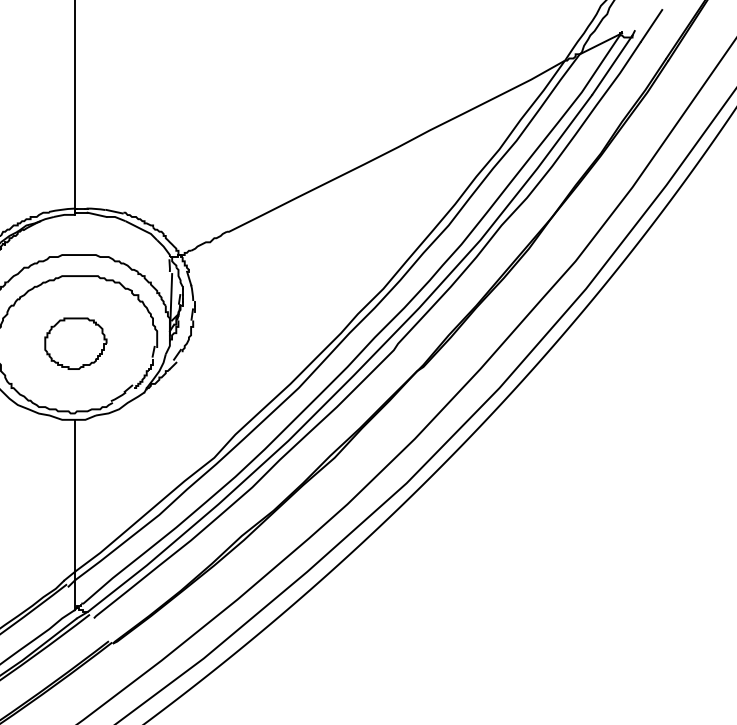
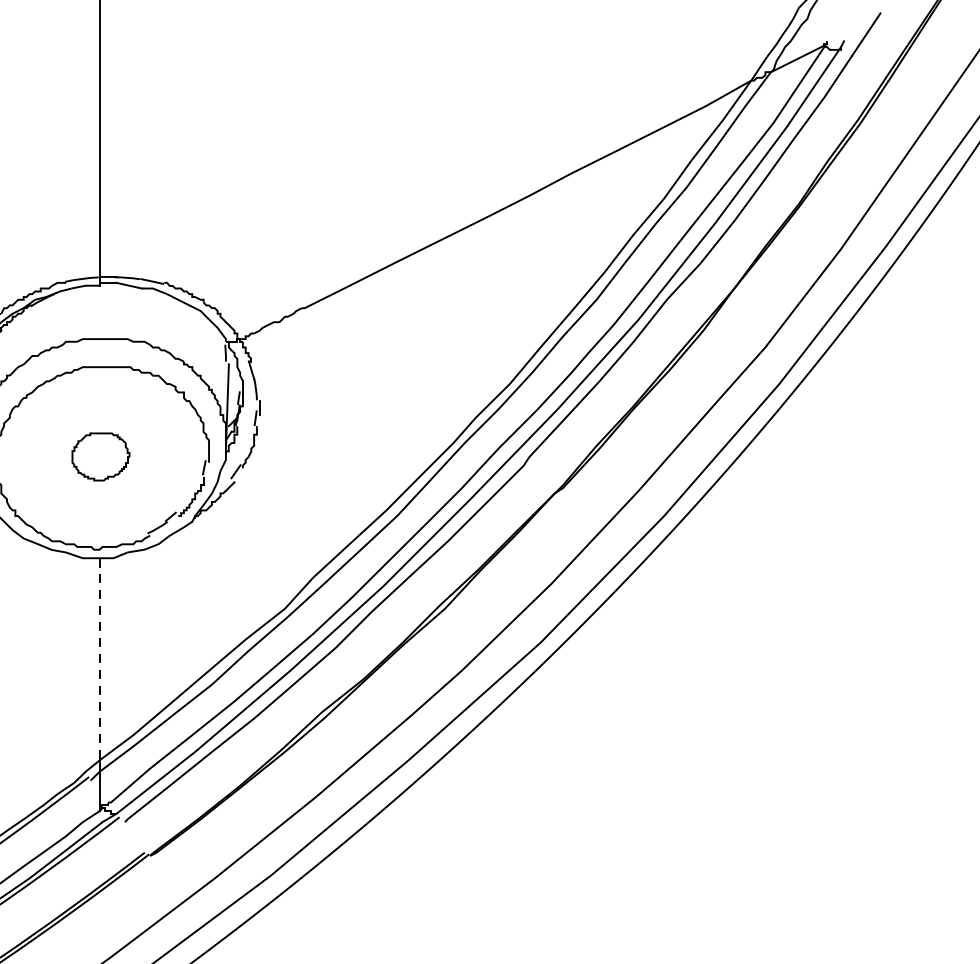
part: (75, 343) -> (100, 456), size x0.7
line: (74, 495) -> (99, 658), solid -> dashed

